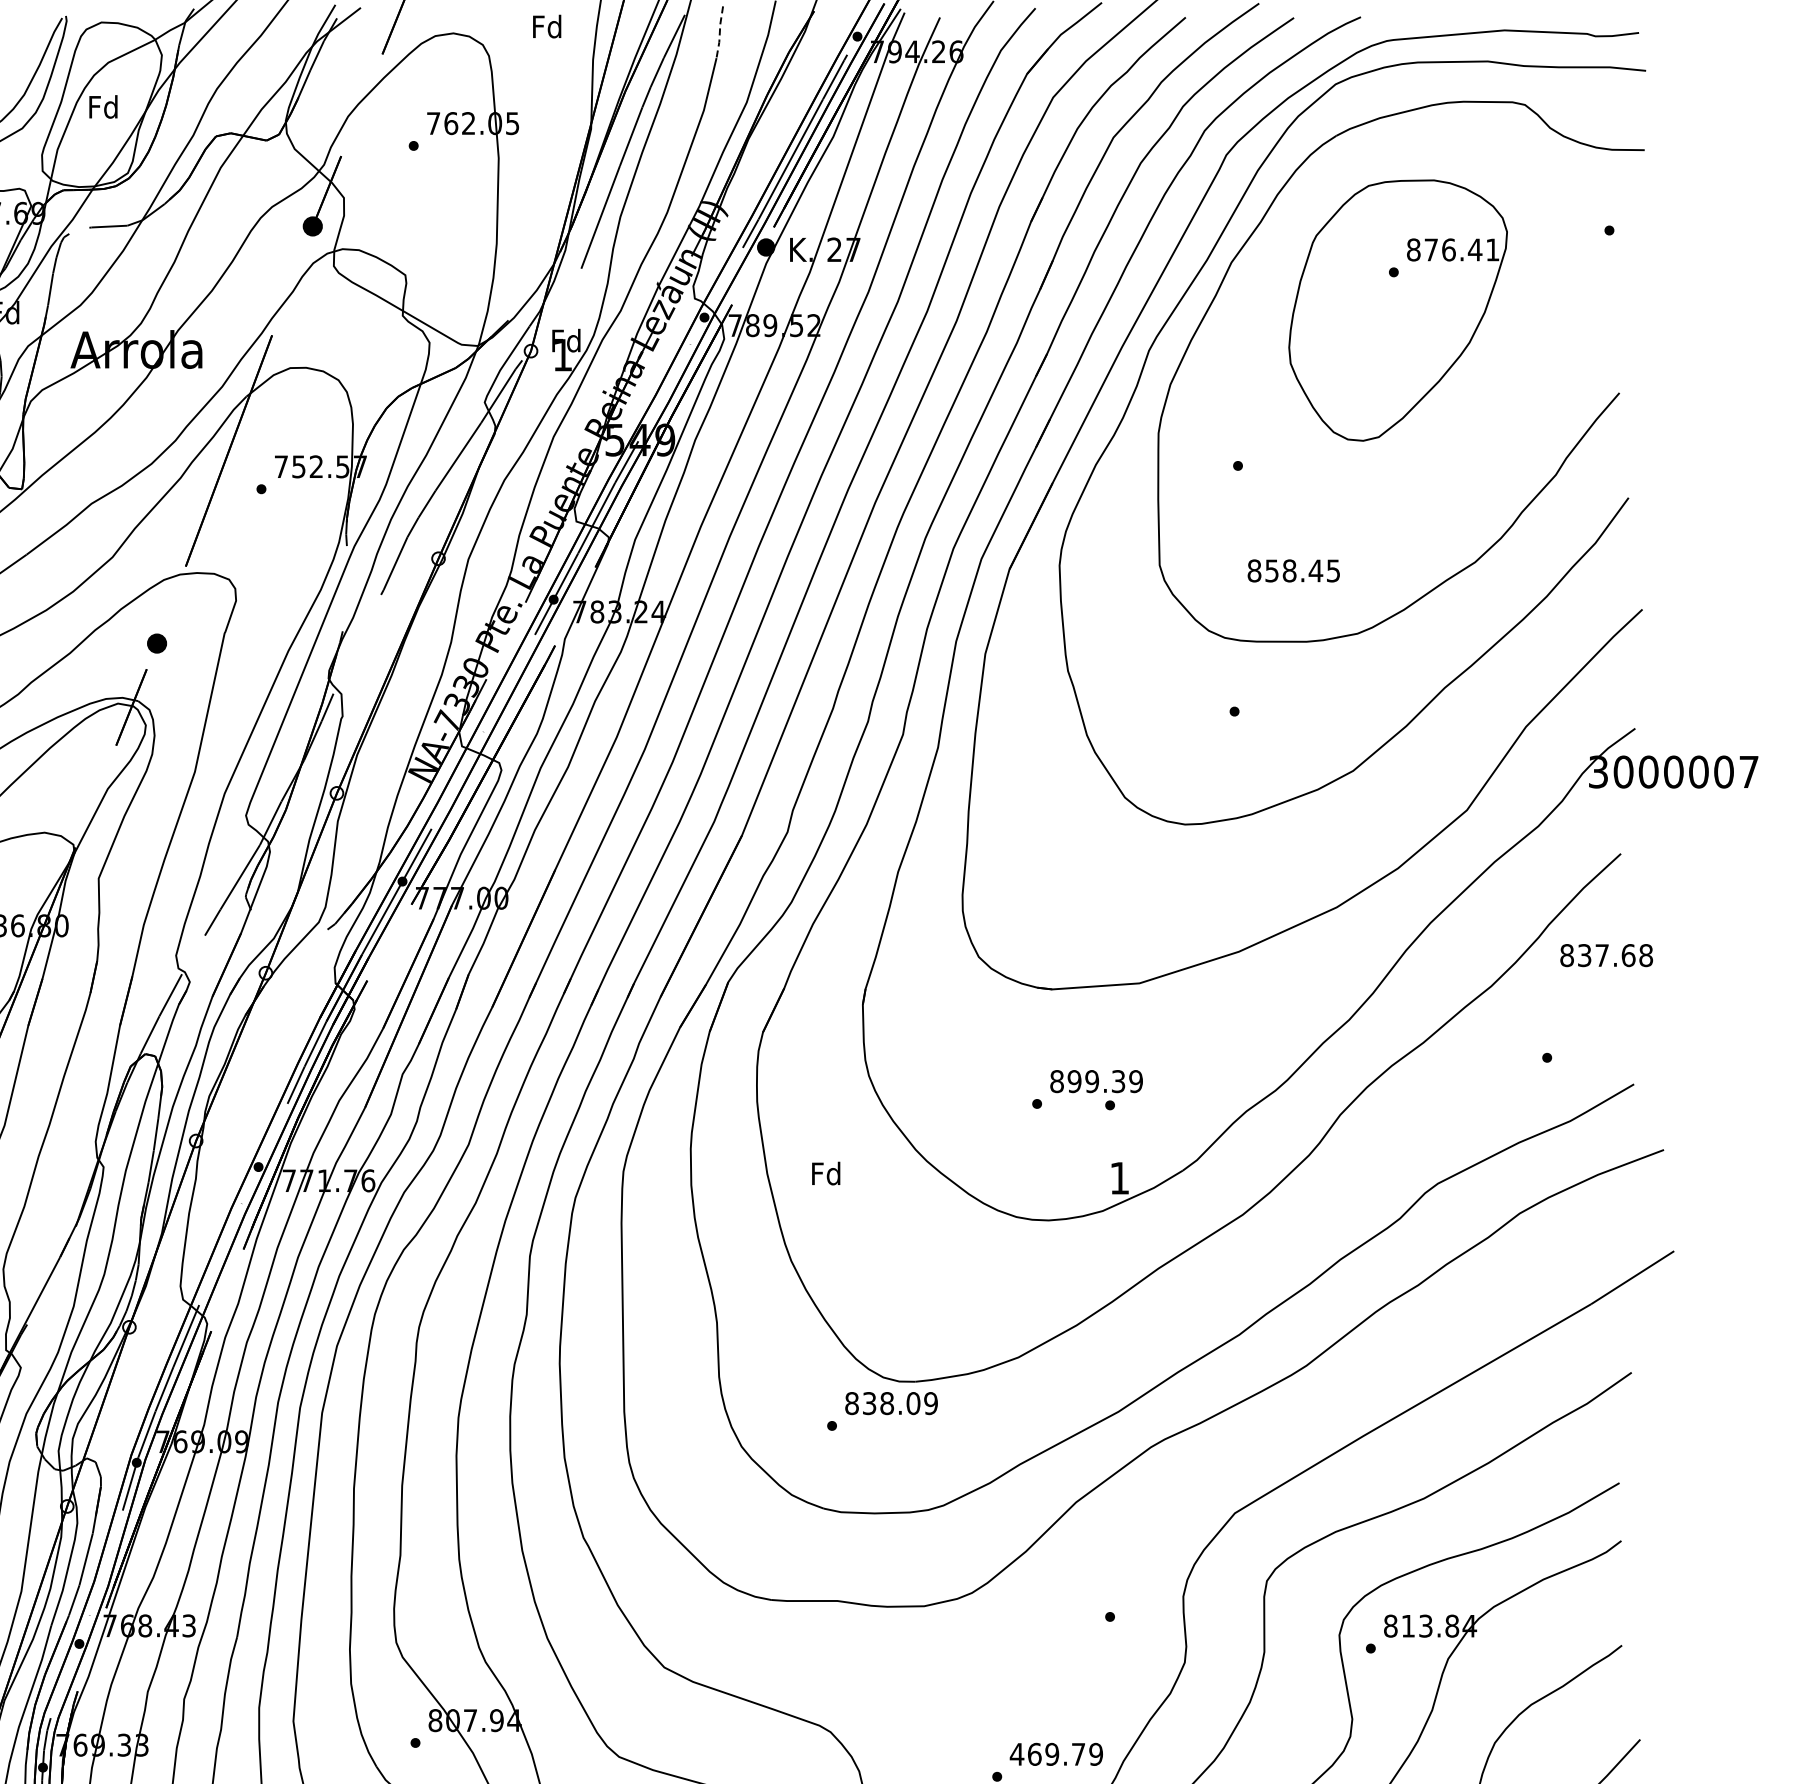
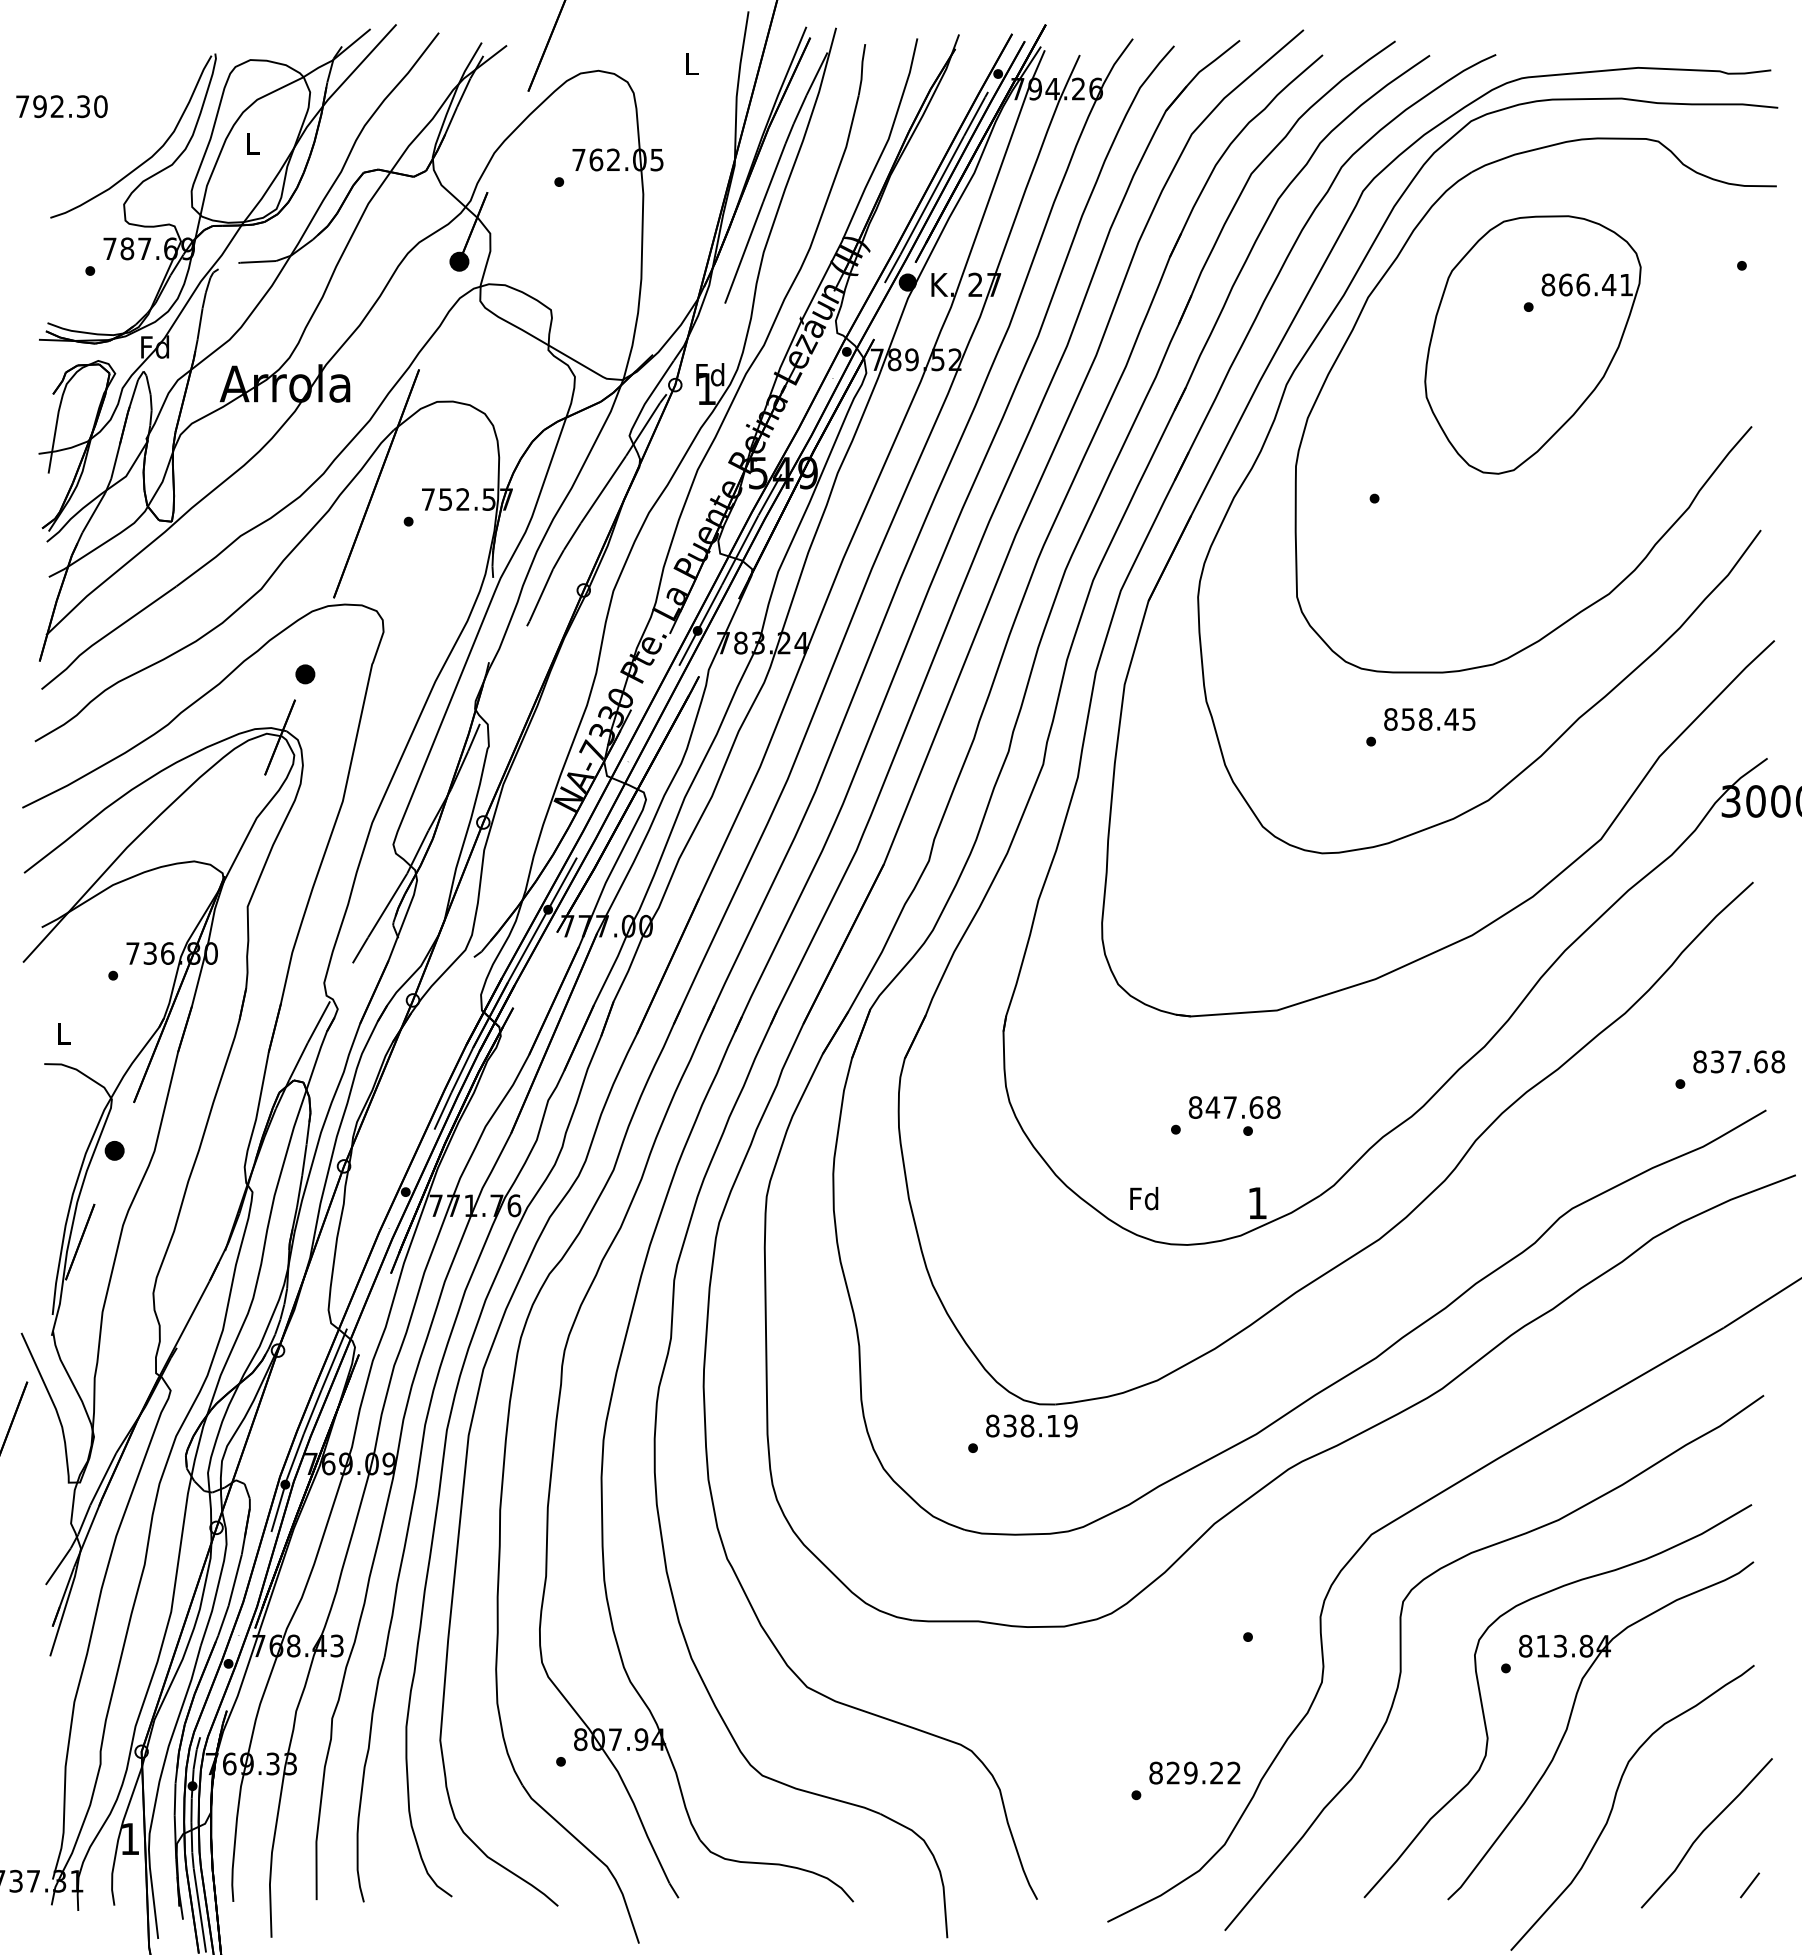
text: (547, 25) -> (691, 63), Fd -> L
line: (720, 32) -> (862, 69), dashed -> solid
text: (103, 106) -> (252, 143), Fd -> L
text: (1431, 249) -> (1565, 284), 876.41 -> 866.41
text: (1293, 570) -> (1429, 719), moved
text: (1606, 955) -> (1739, 1061), moved
text: (1104, 1081) -> (1242, 1107), 899.39 -> 847.68
text: (826, 1173) -> (1144, 1198), moved
text: (913, 1402) -> (1053, 1425), 838.09 -> 838.19
text: (1055, 1753) -> (1194, 1772), 469.79 -> 829.22

